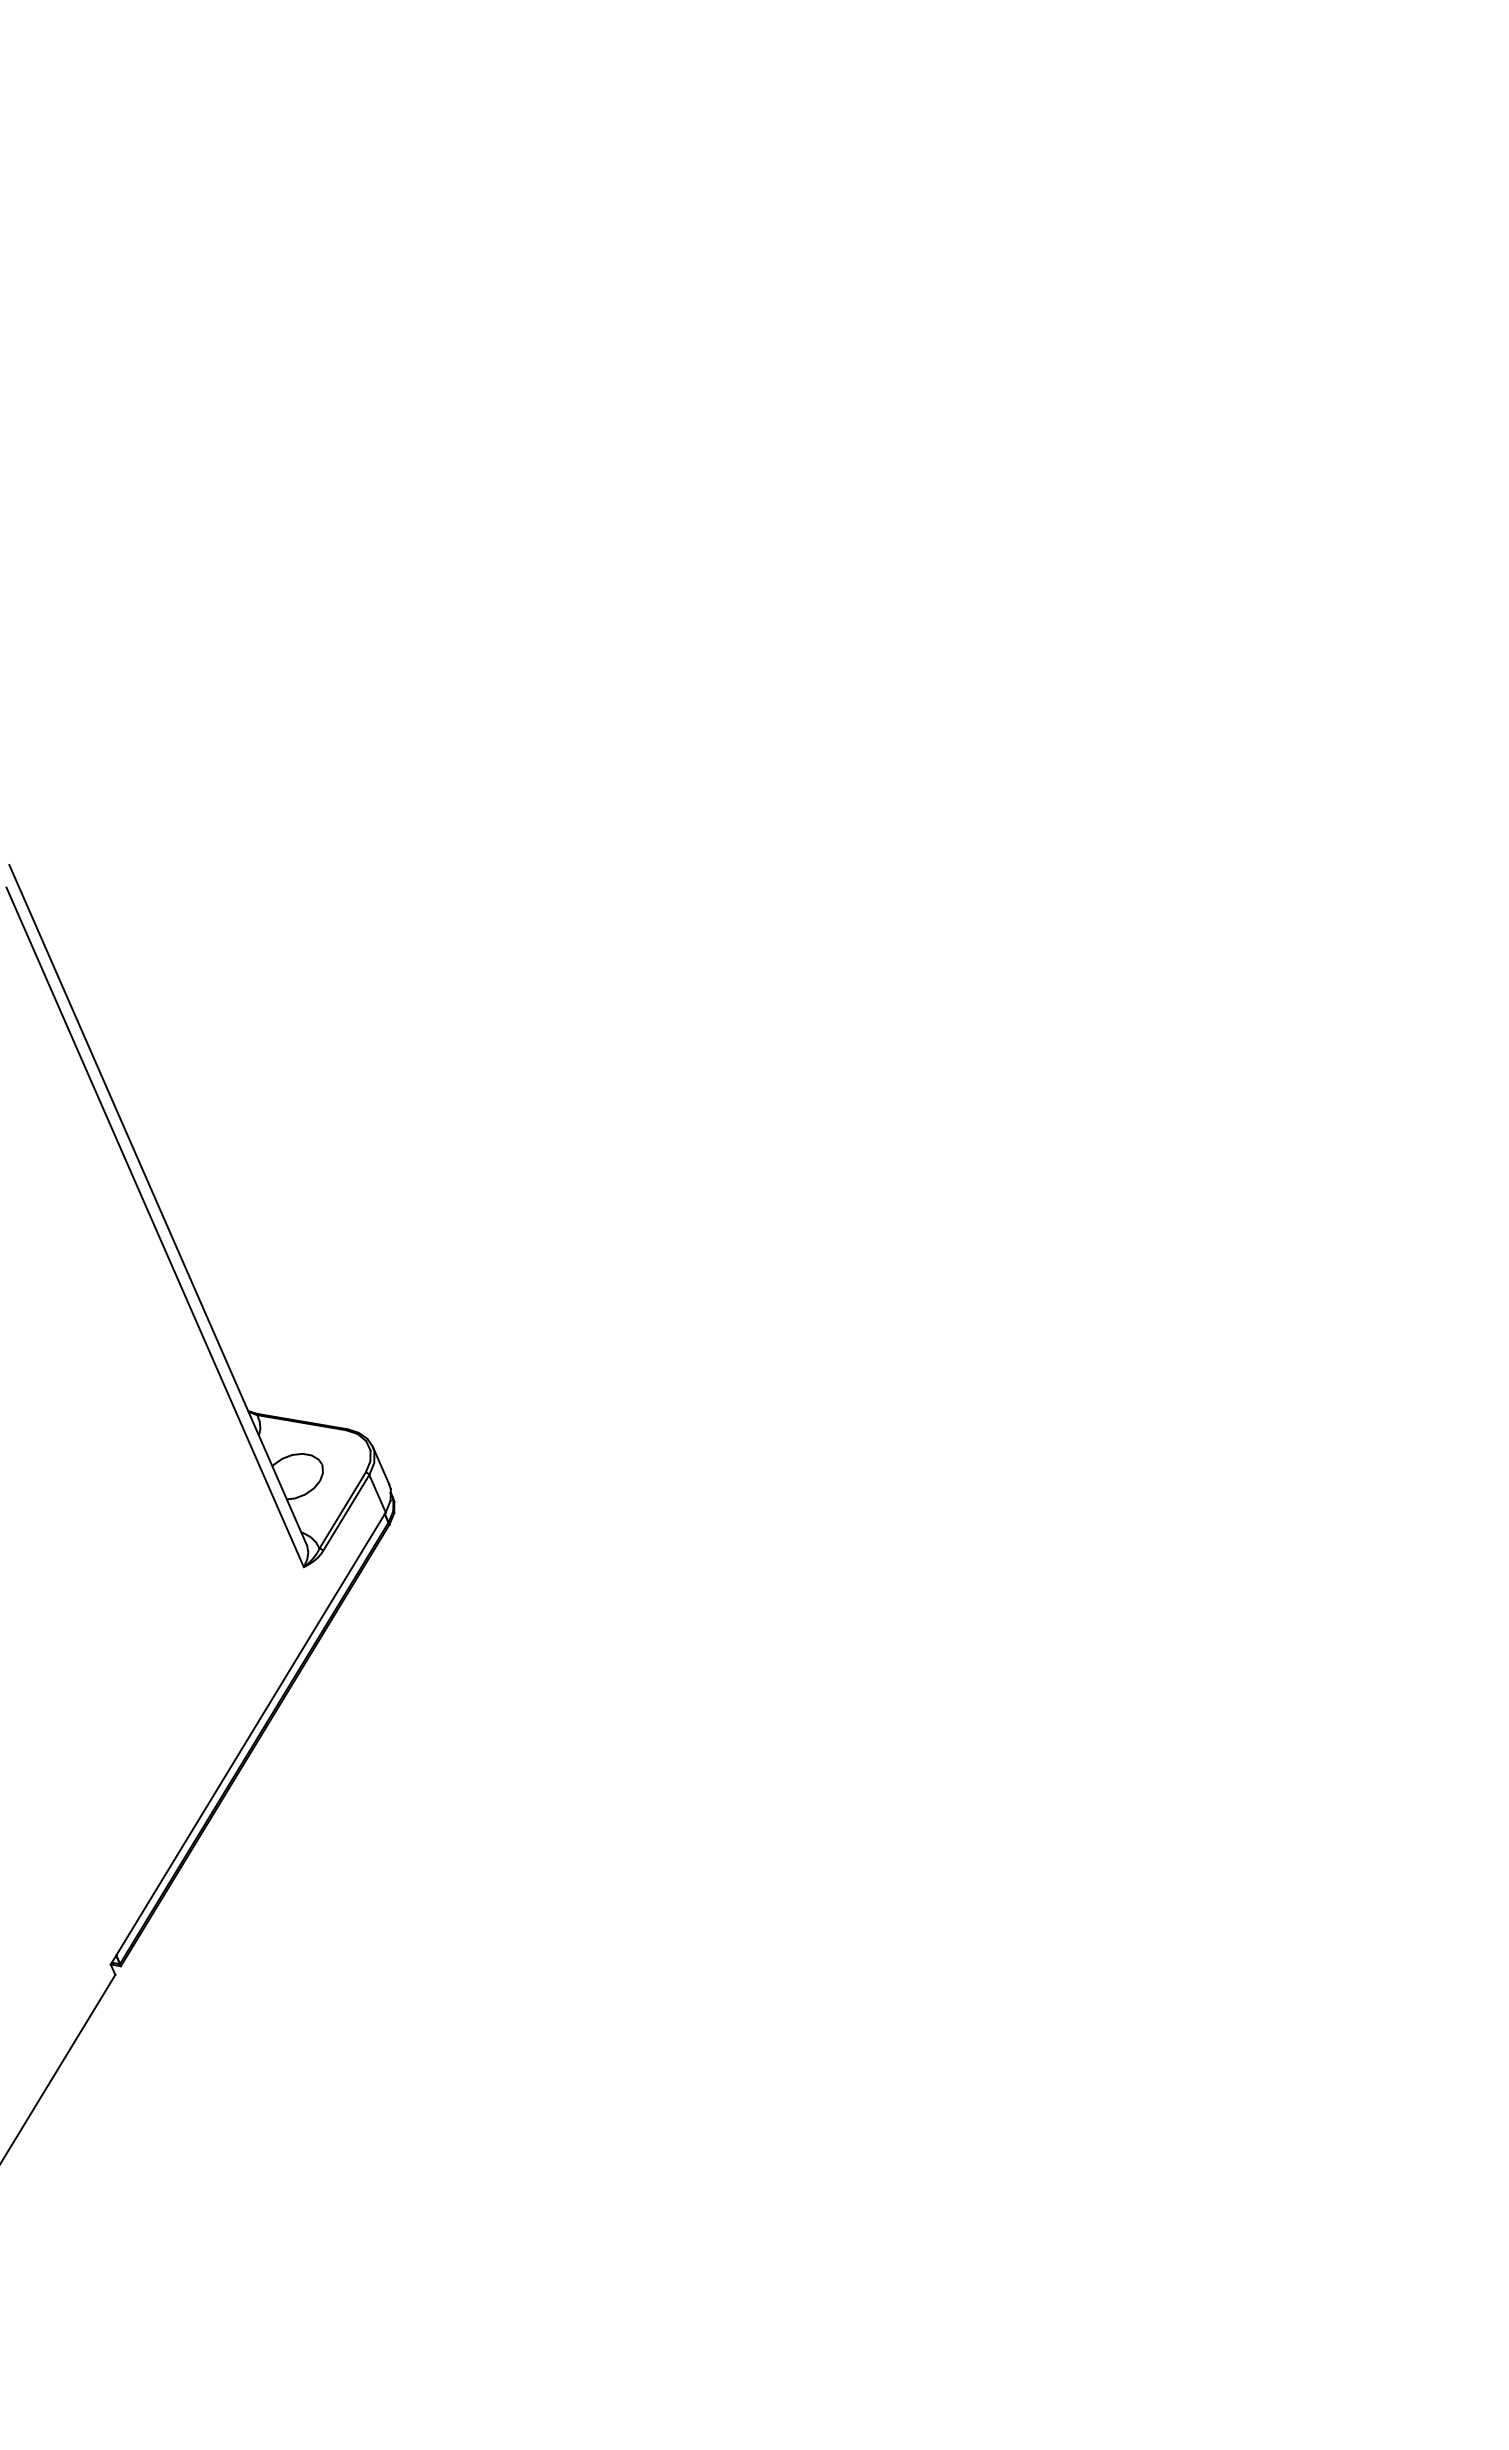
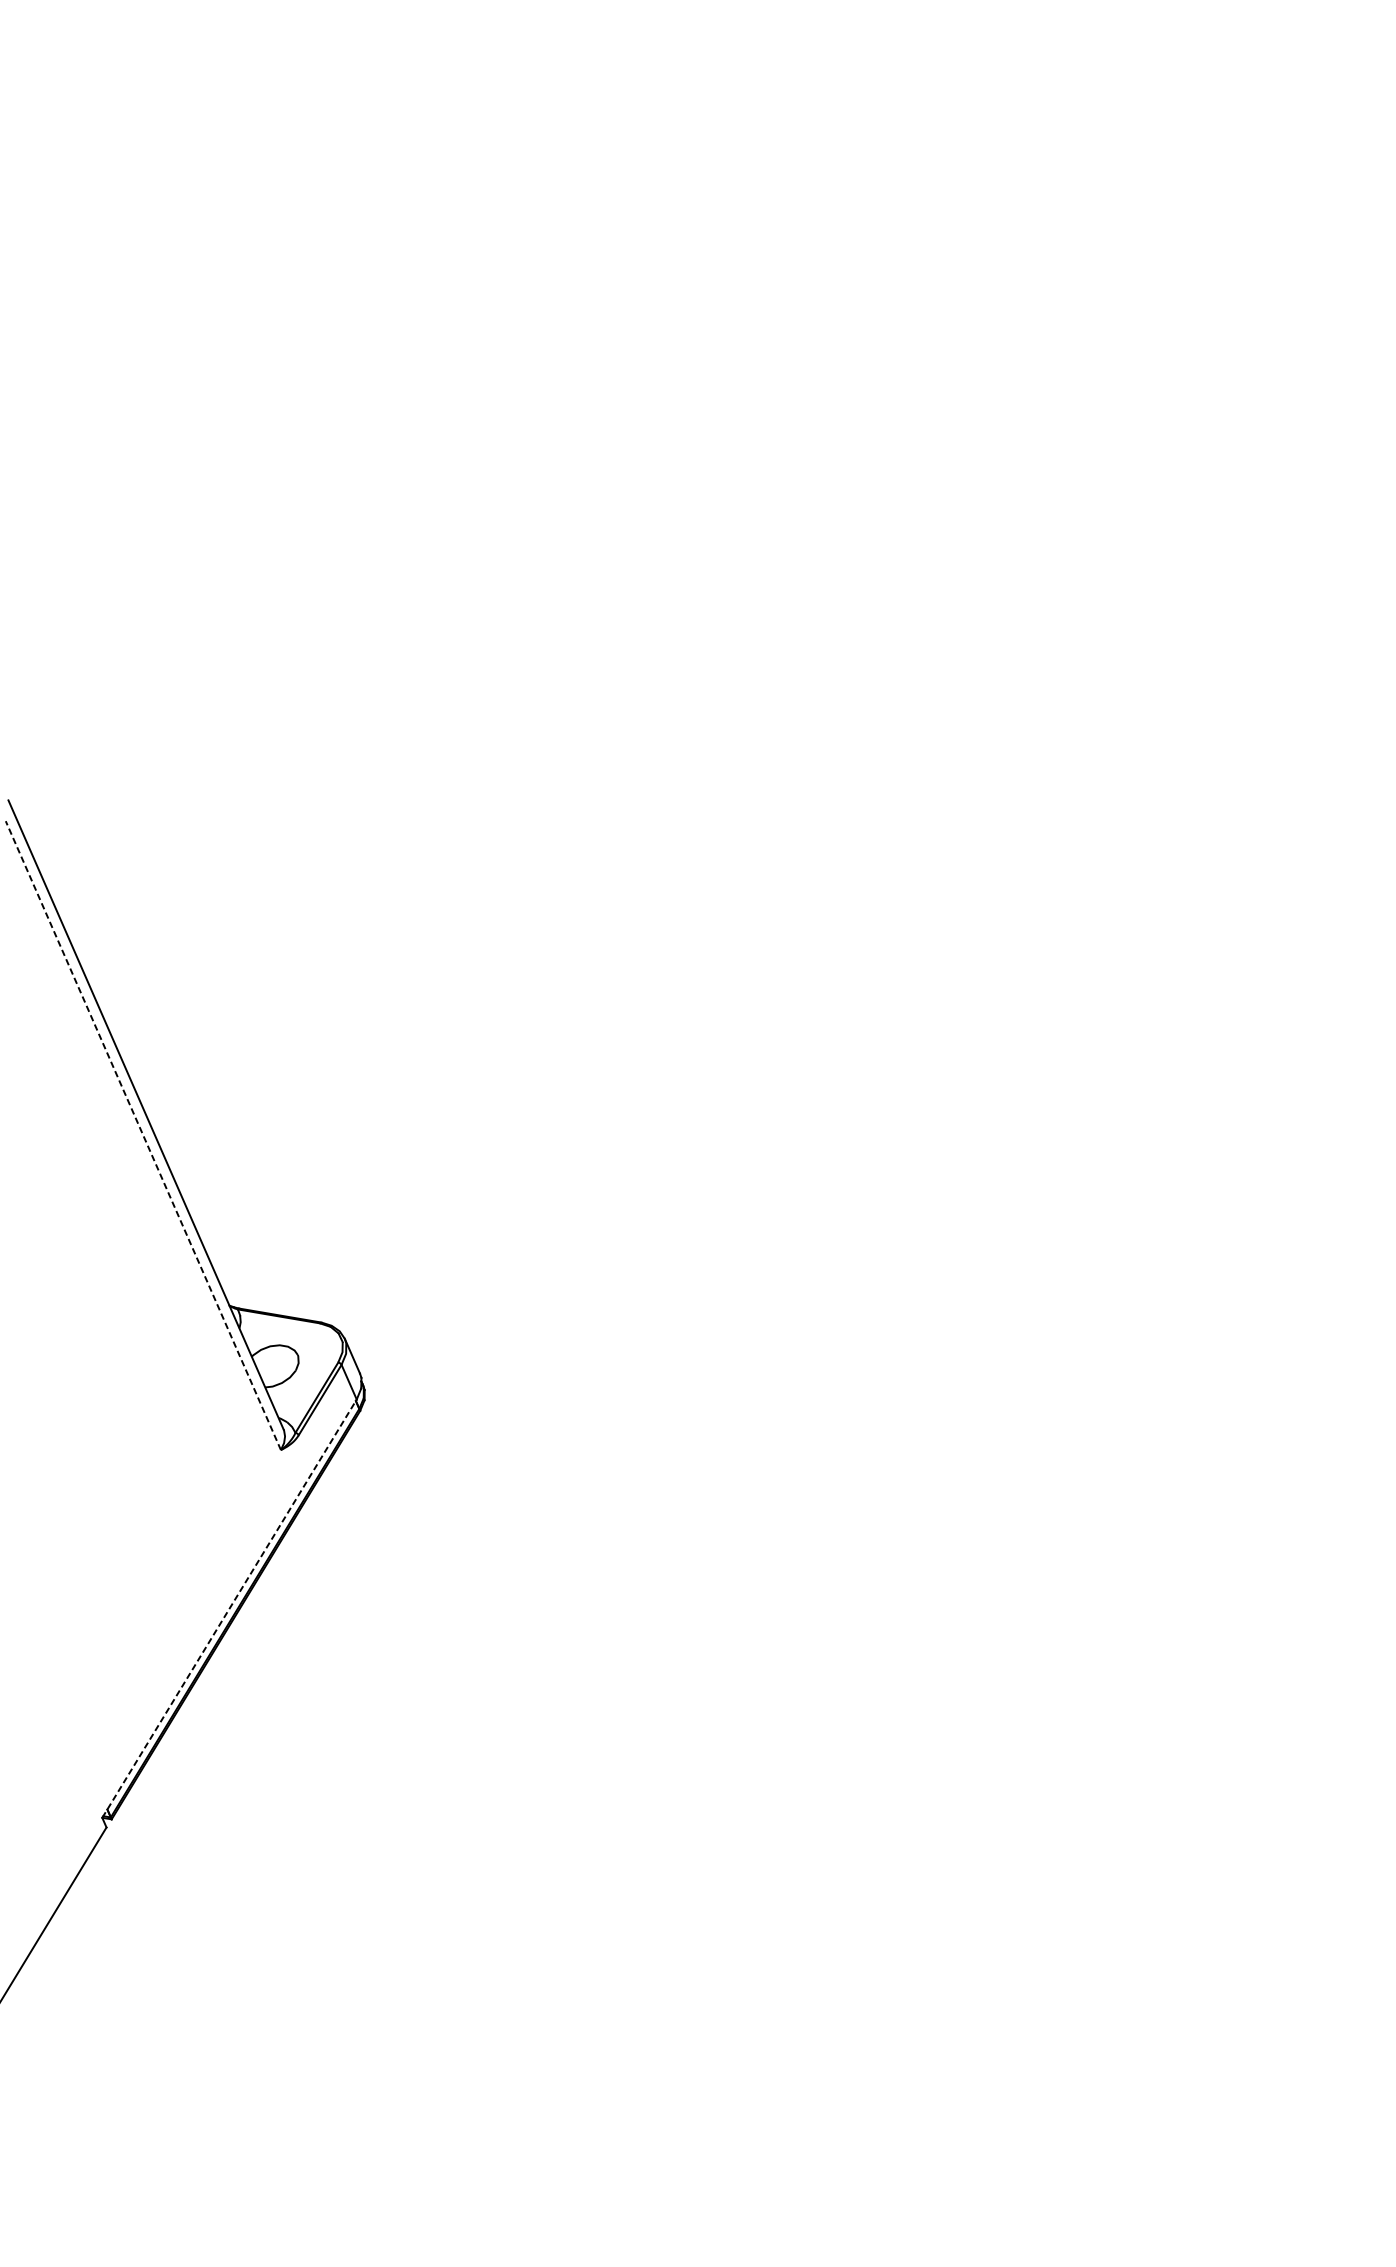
line: (155, 1227) -> (143, 1135), solid -> dashed
line: (248, 1738) -> (229, 1608), solid -> dashed

